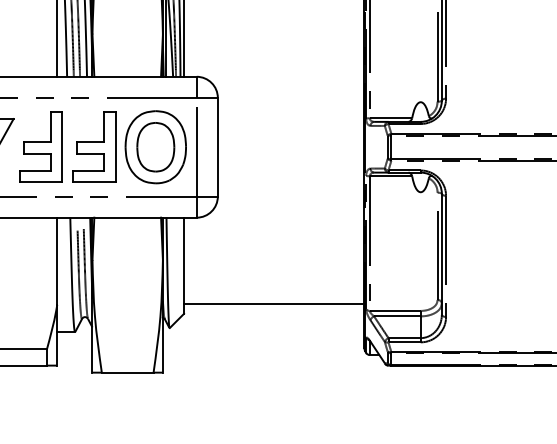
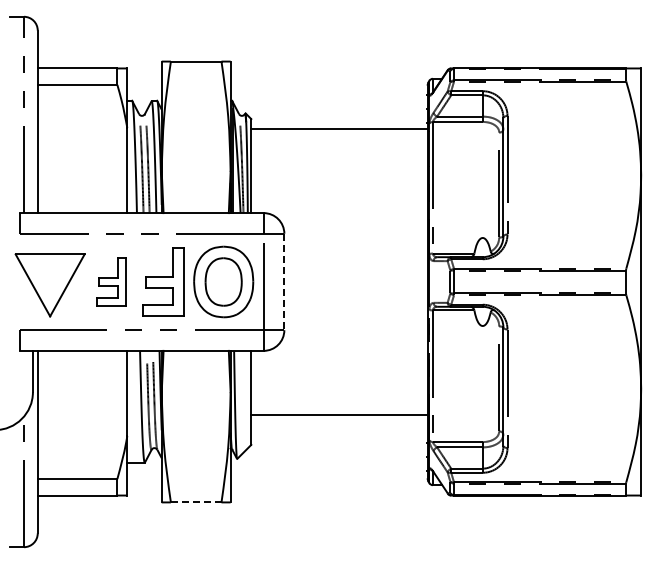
part: (41, 146) -> (111, 281), size x0.7
line: (218, 147) -> (284, 282), solid -> dashed
line: (274, 303) -> (339, 414), moved
line: (128, 372) -> (196, 502), solid -> dashed

